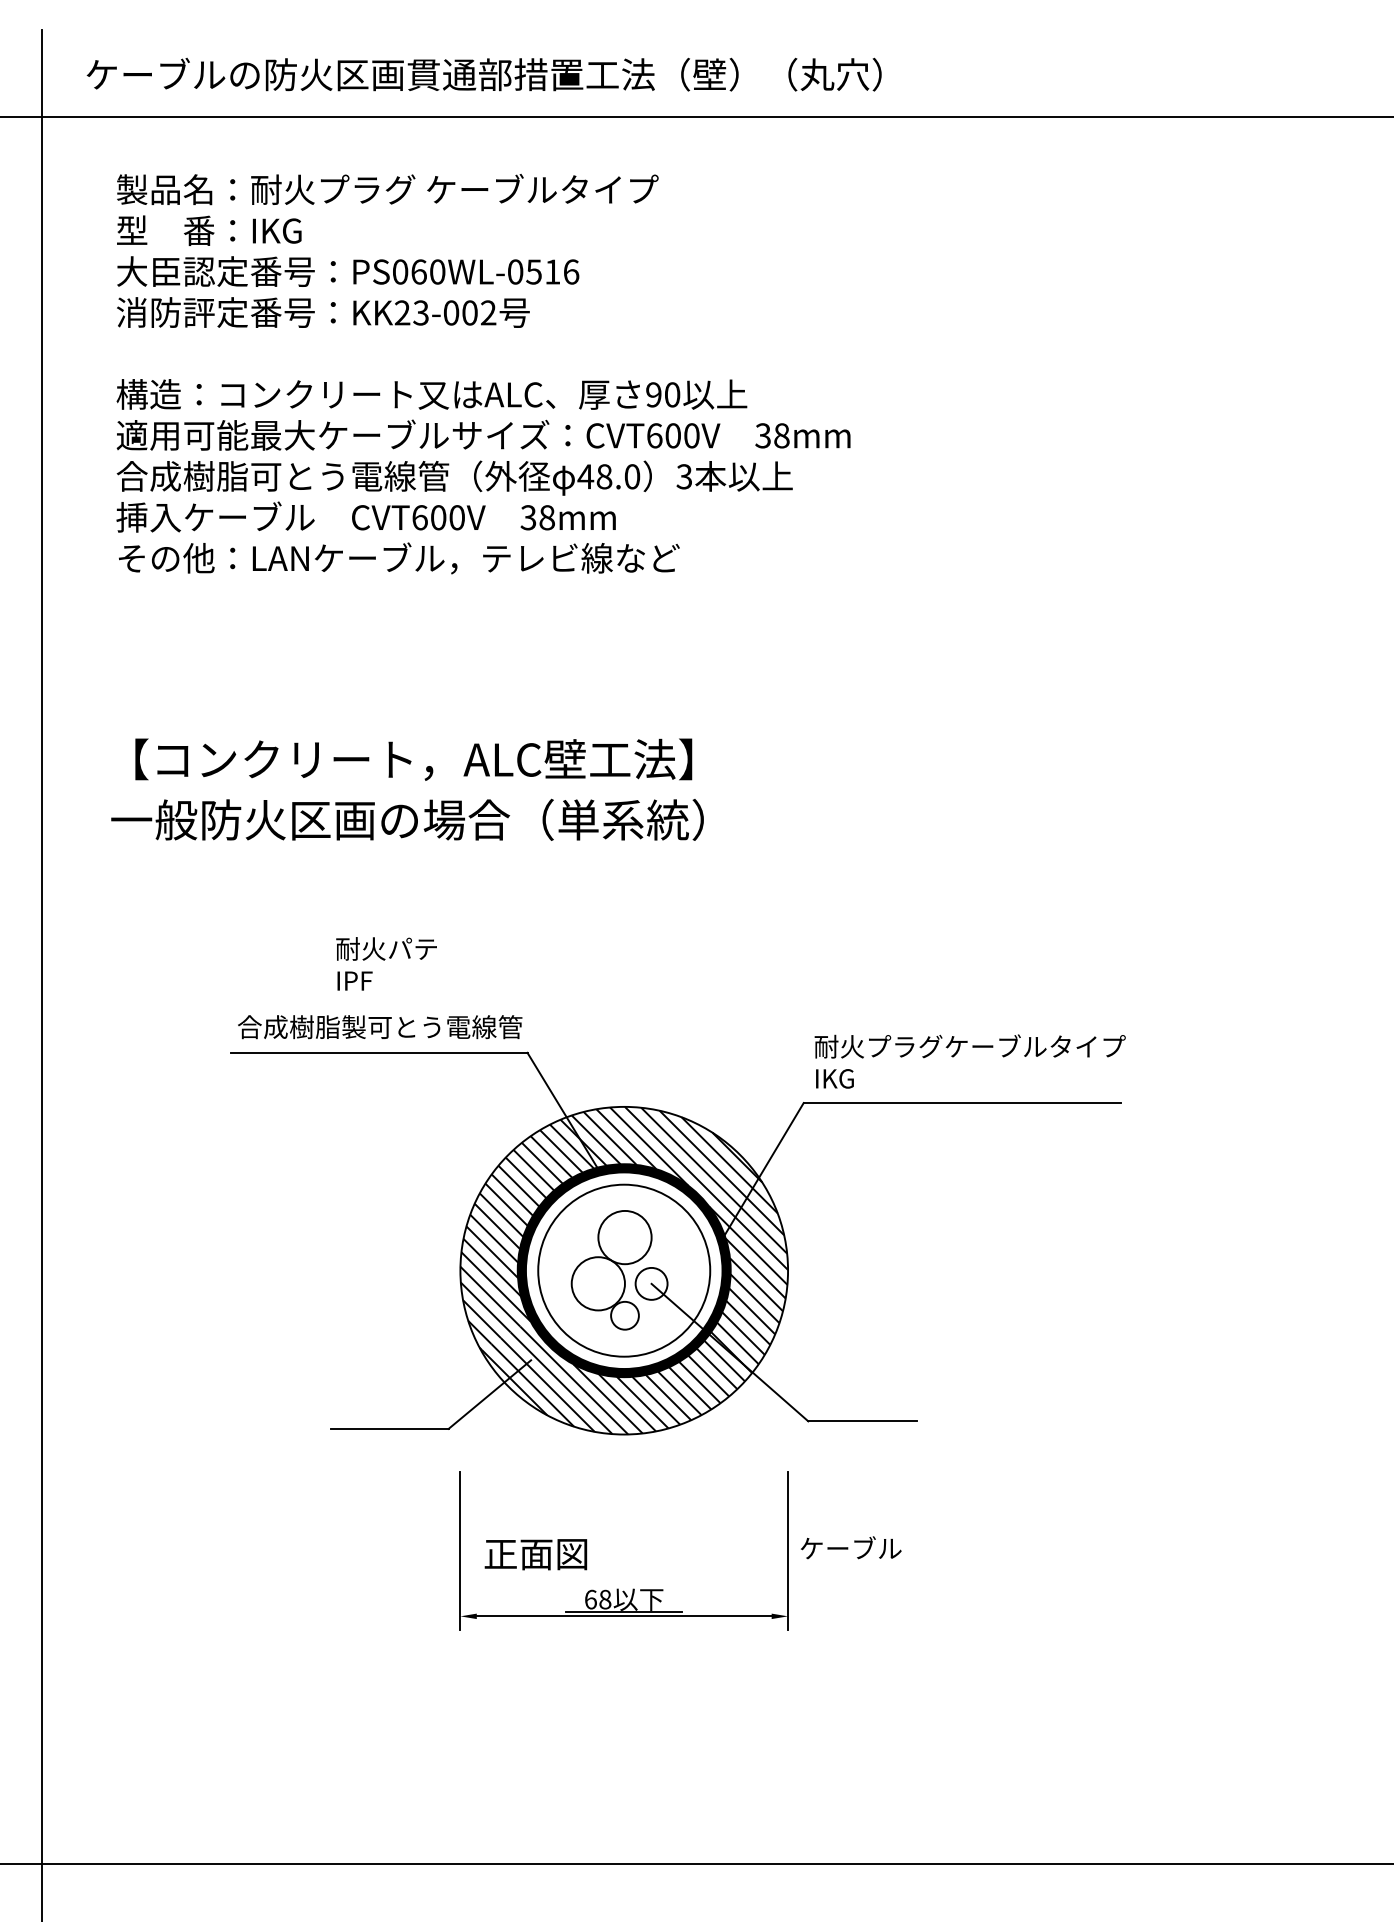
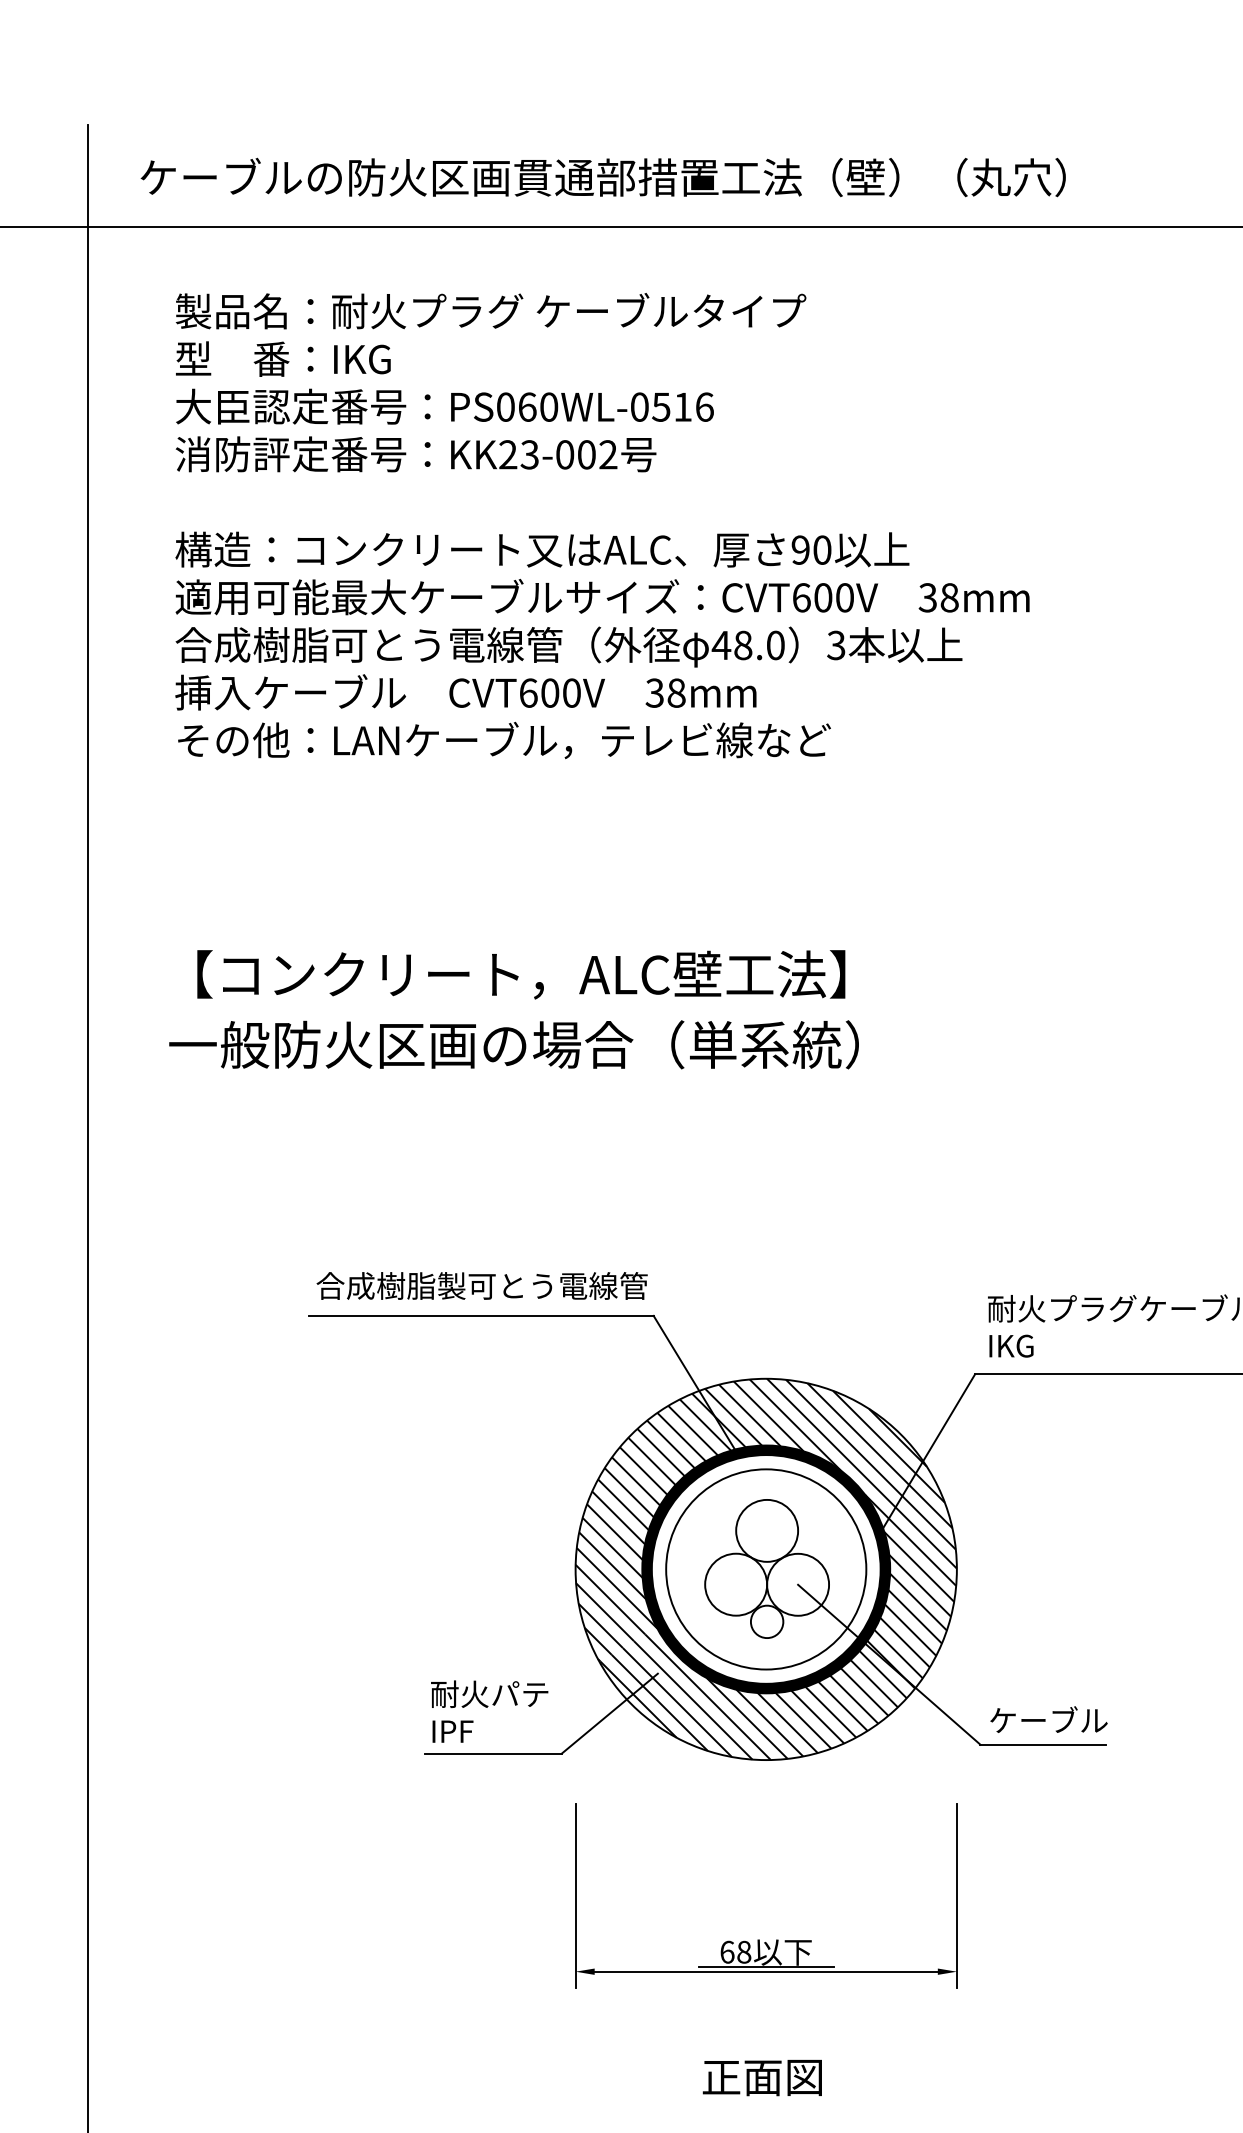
text: (386, 963) -> (489, 1711), moved
circle: (651, 1283) -> (797, 1584), size x1.67
text: (850, 1547) -> (1048, 1719), moved
text: (535, 1554) -> (761, 2077), moved

